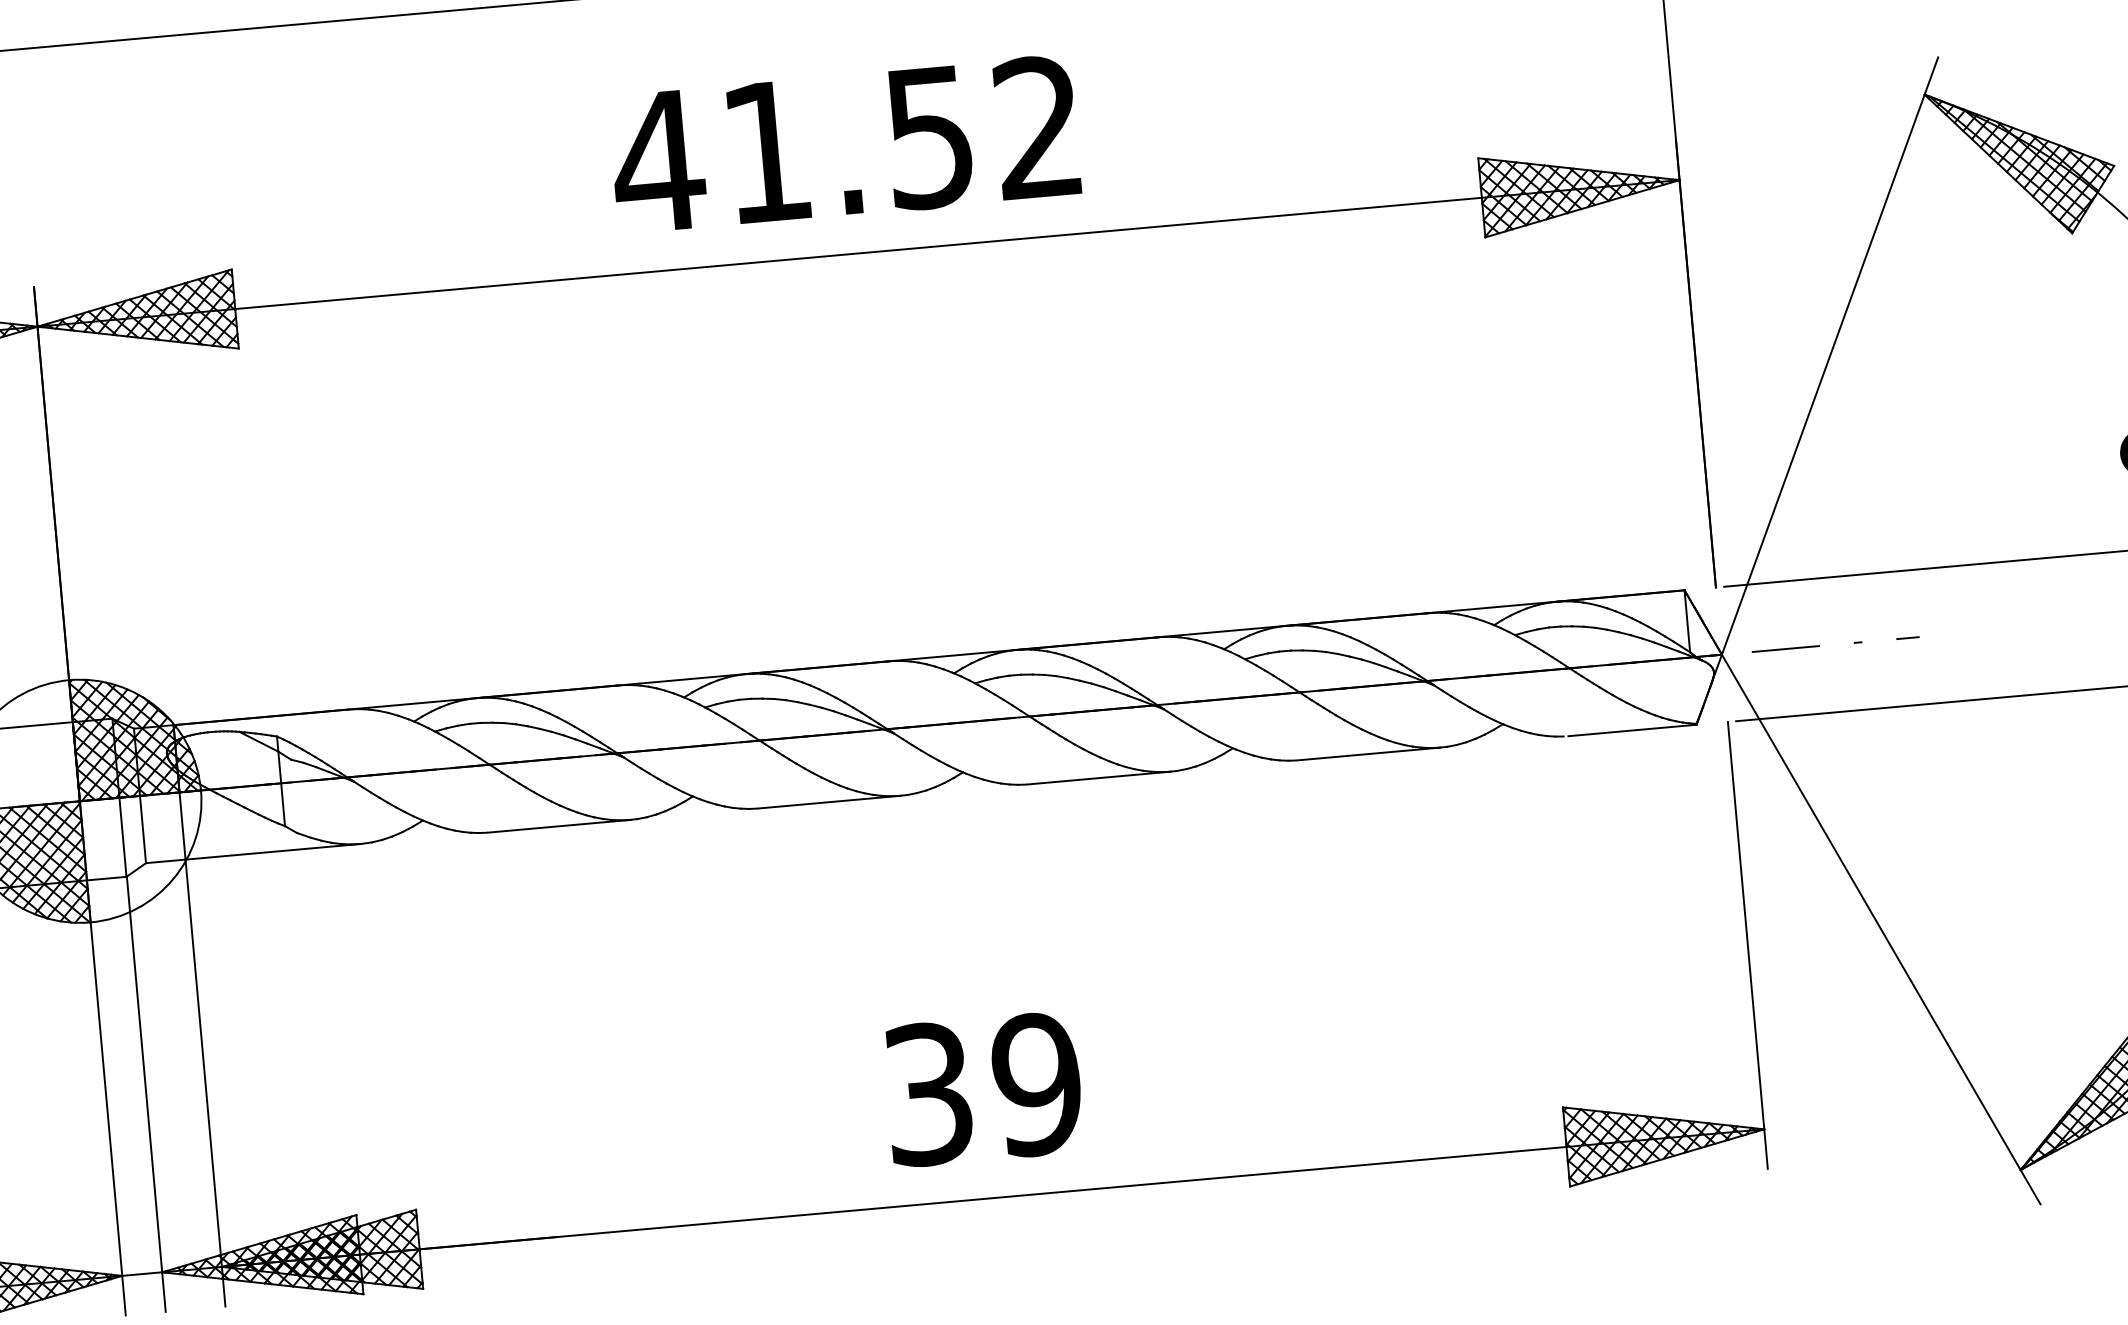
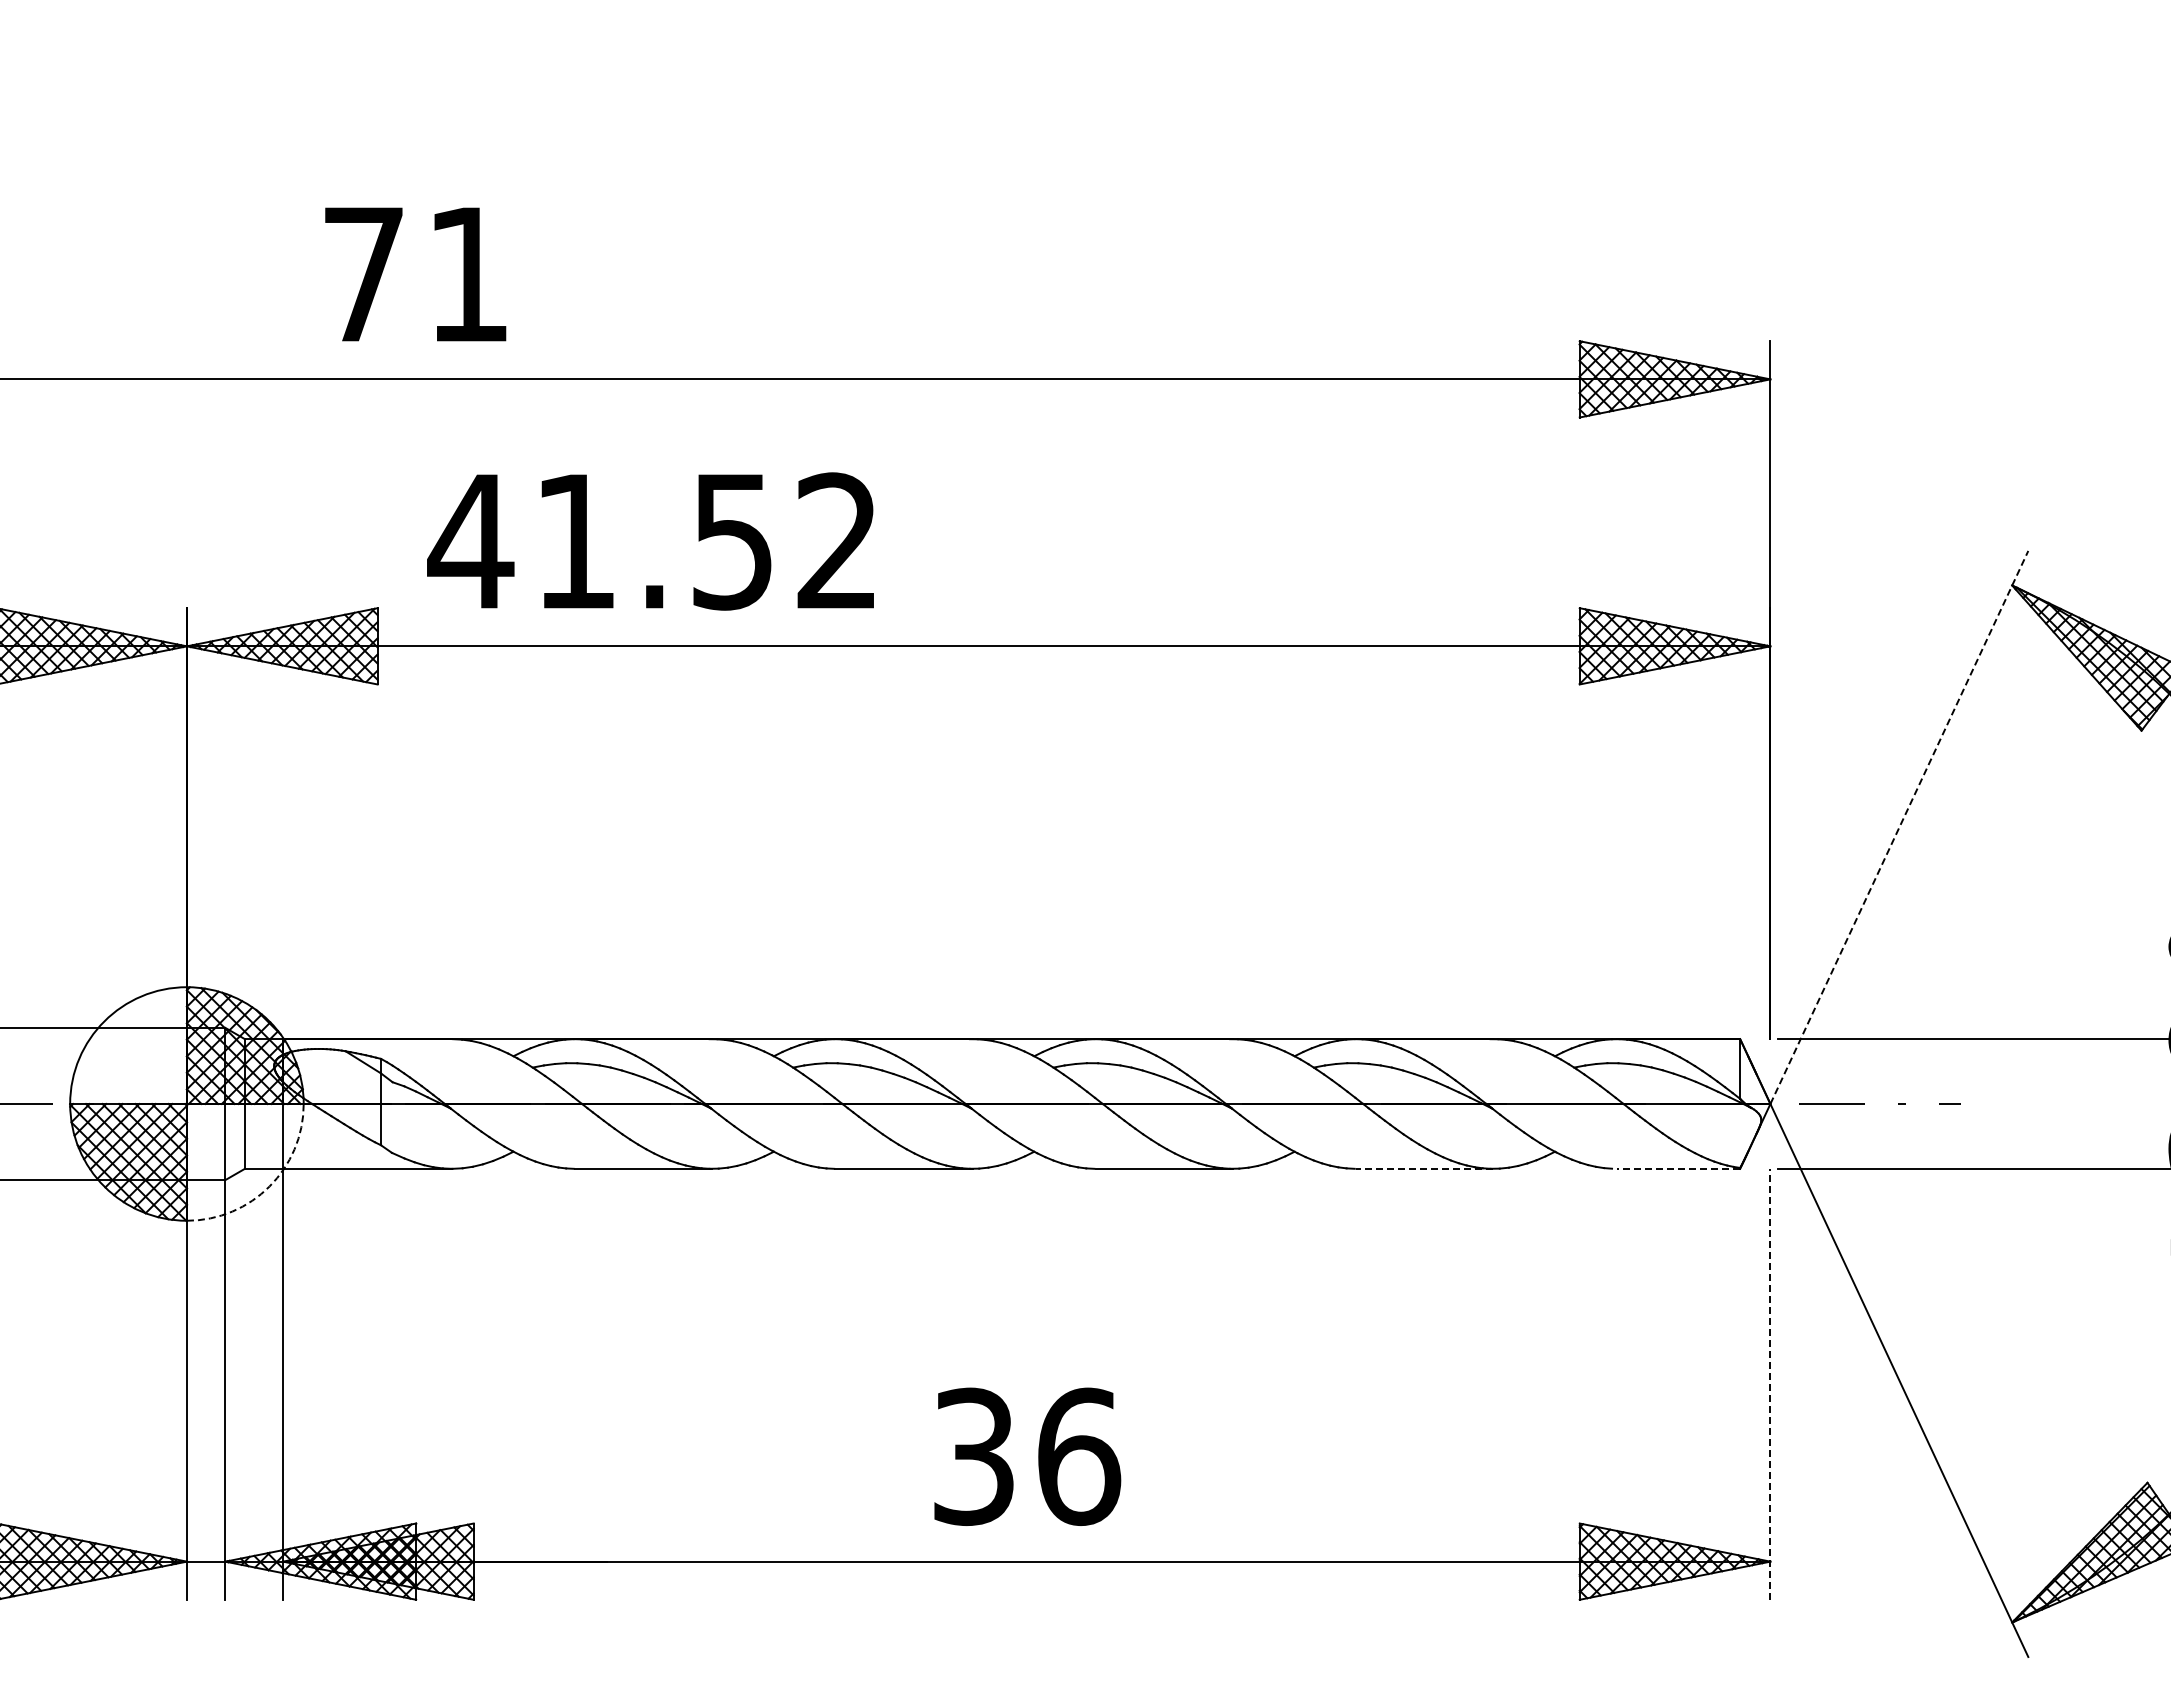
text: (844, 145) -> (650, 541), moved
line: (1830, 356) -> (1899, 827), solid -> dashed
line: (1632, 730) -> (1678, 1168), solid -> dashed
line: (1369, 753) -> (1424, 1168), solid -> dashed
arc: (173, 879) -> (269, 1186), solid -> dashed
line: (1747, 944) -> (1770, 1383), solid -> dashed
text: (1038, 1084) -> (1079, 1456), 39 -> 36

